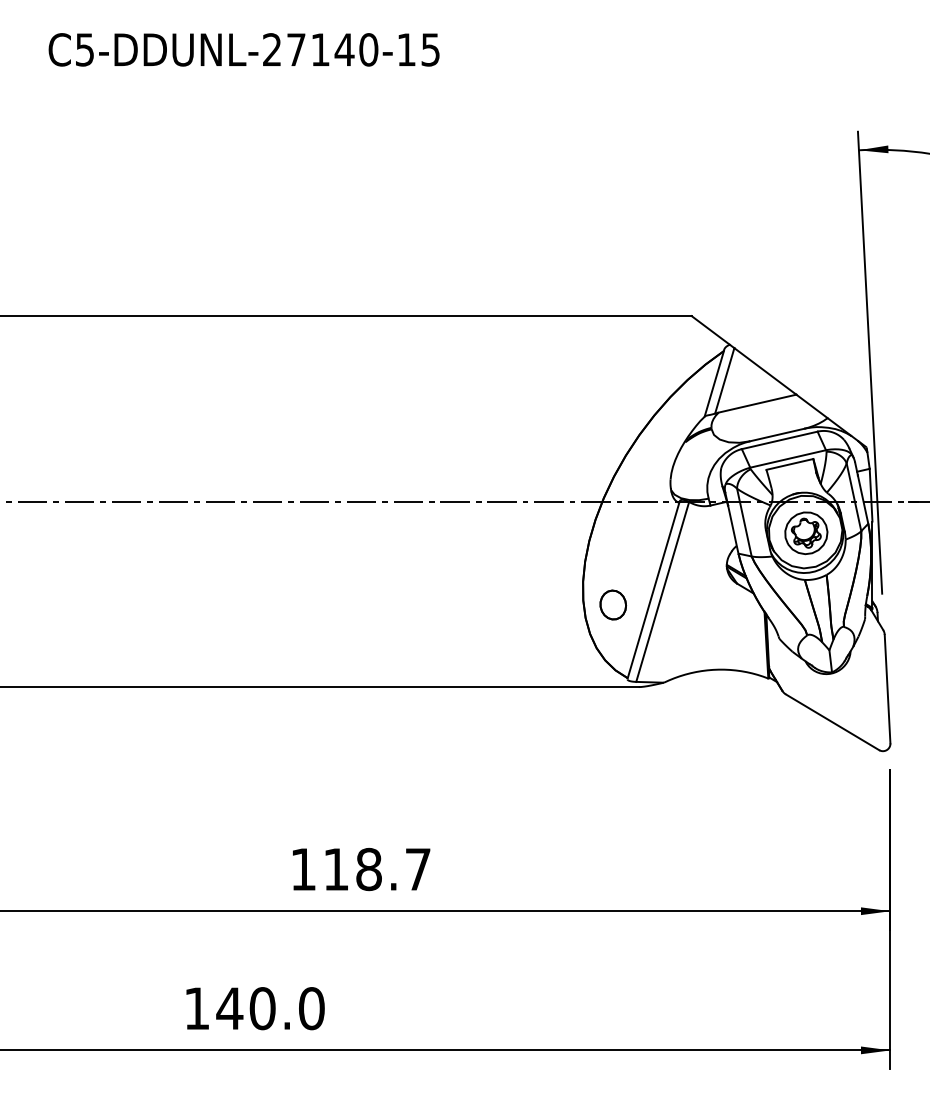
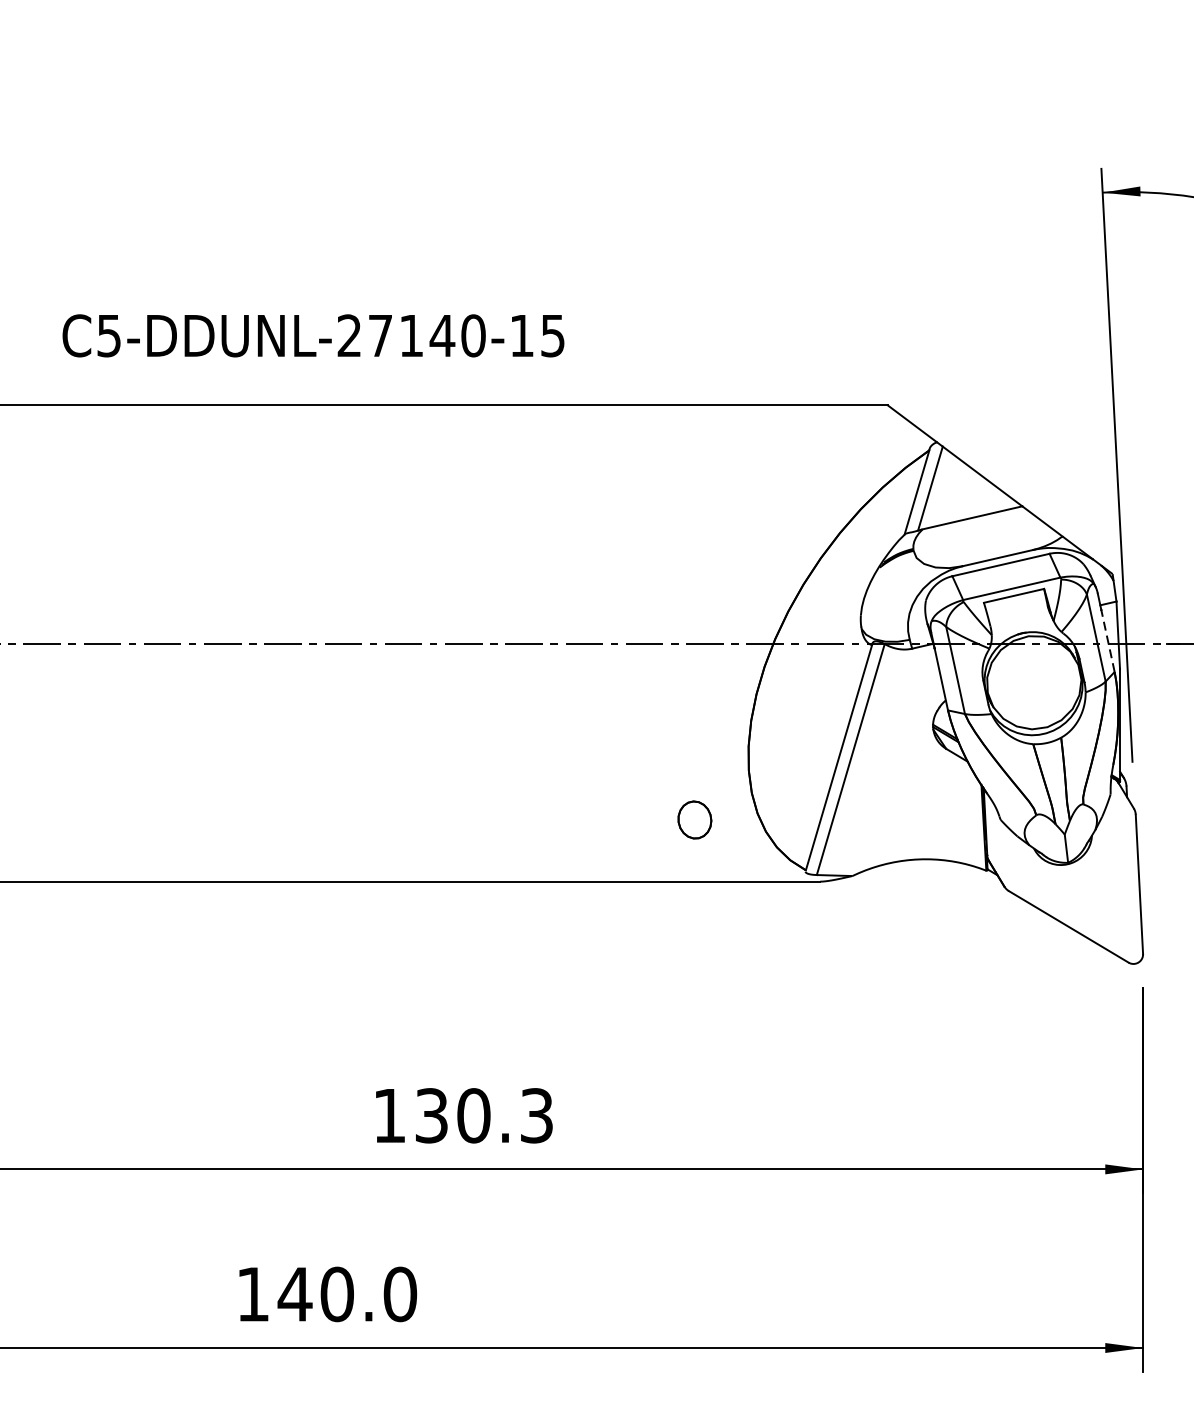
text: (243, 49) -> (312, 335), moved
line: (863, 499) -> (1108, 640), solid -> dashed
part: (806, 533) -> (1035, 684), removed
part: (613, 604) -> (695, 819), moved
text: (377, 869) -> (484, 1115), 118.7 -> 130.3

